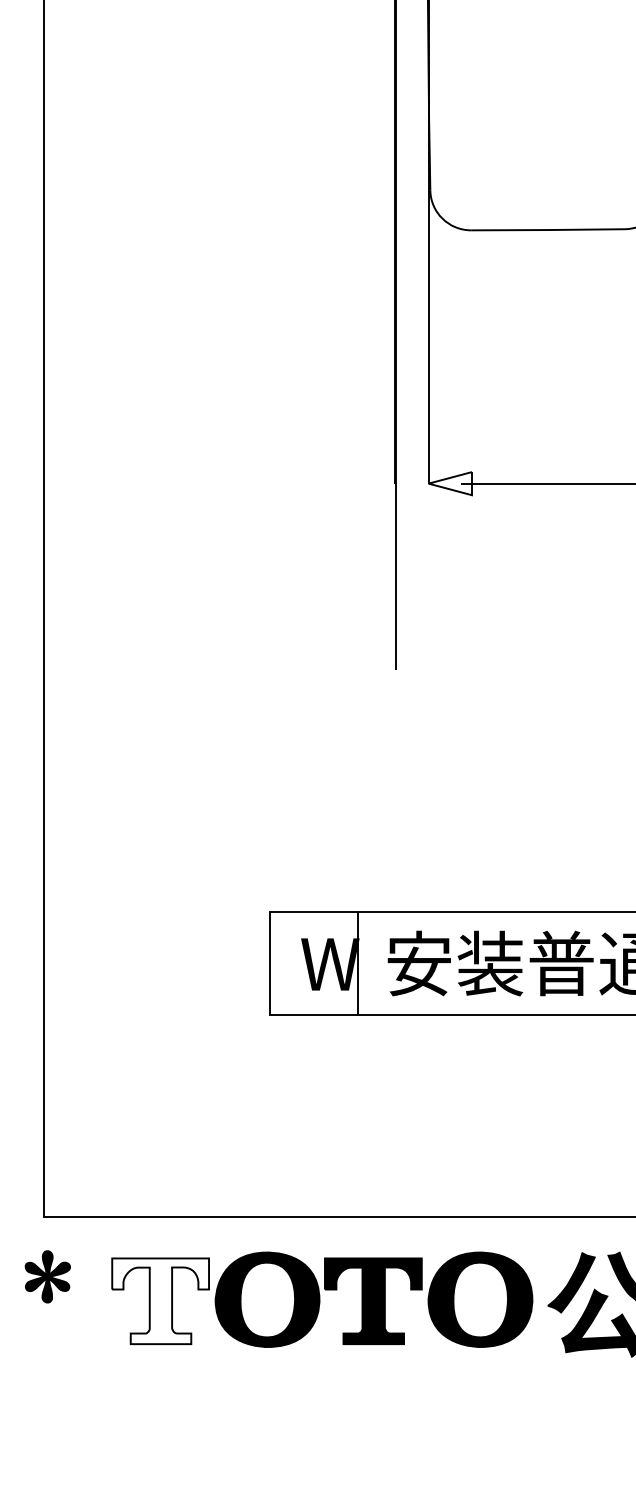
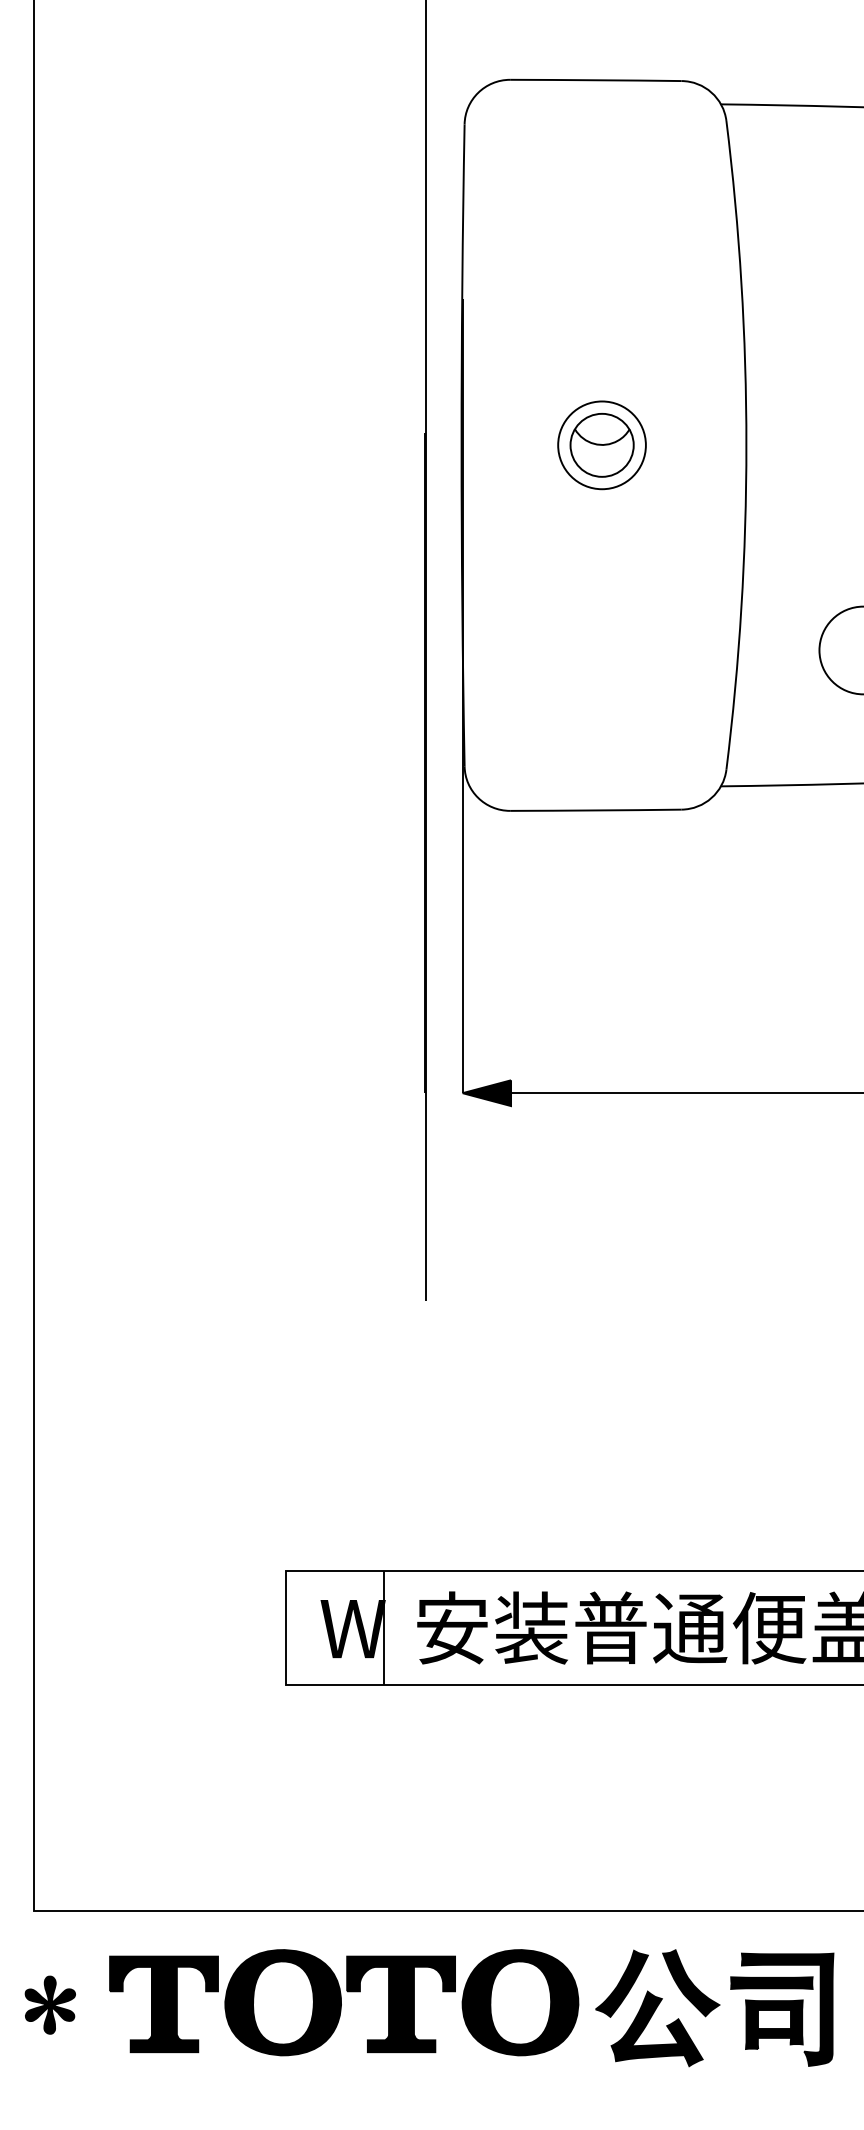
fill: (449, 483) -> (486, 1093), added
part: (47, 1276) -> (49, 2004), moved
fill: (160, 1301) -> (163, 2004), added

